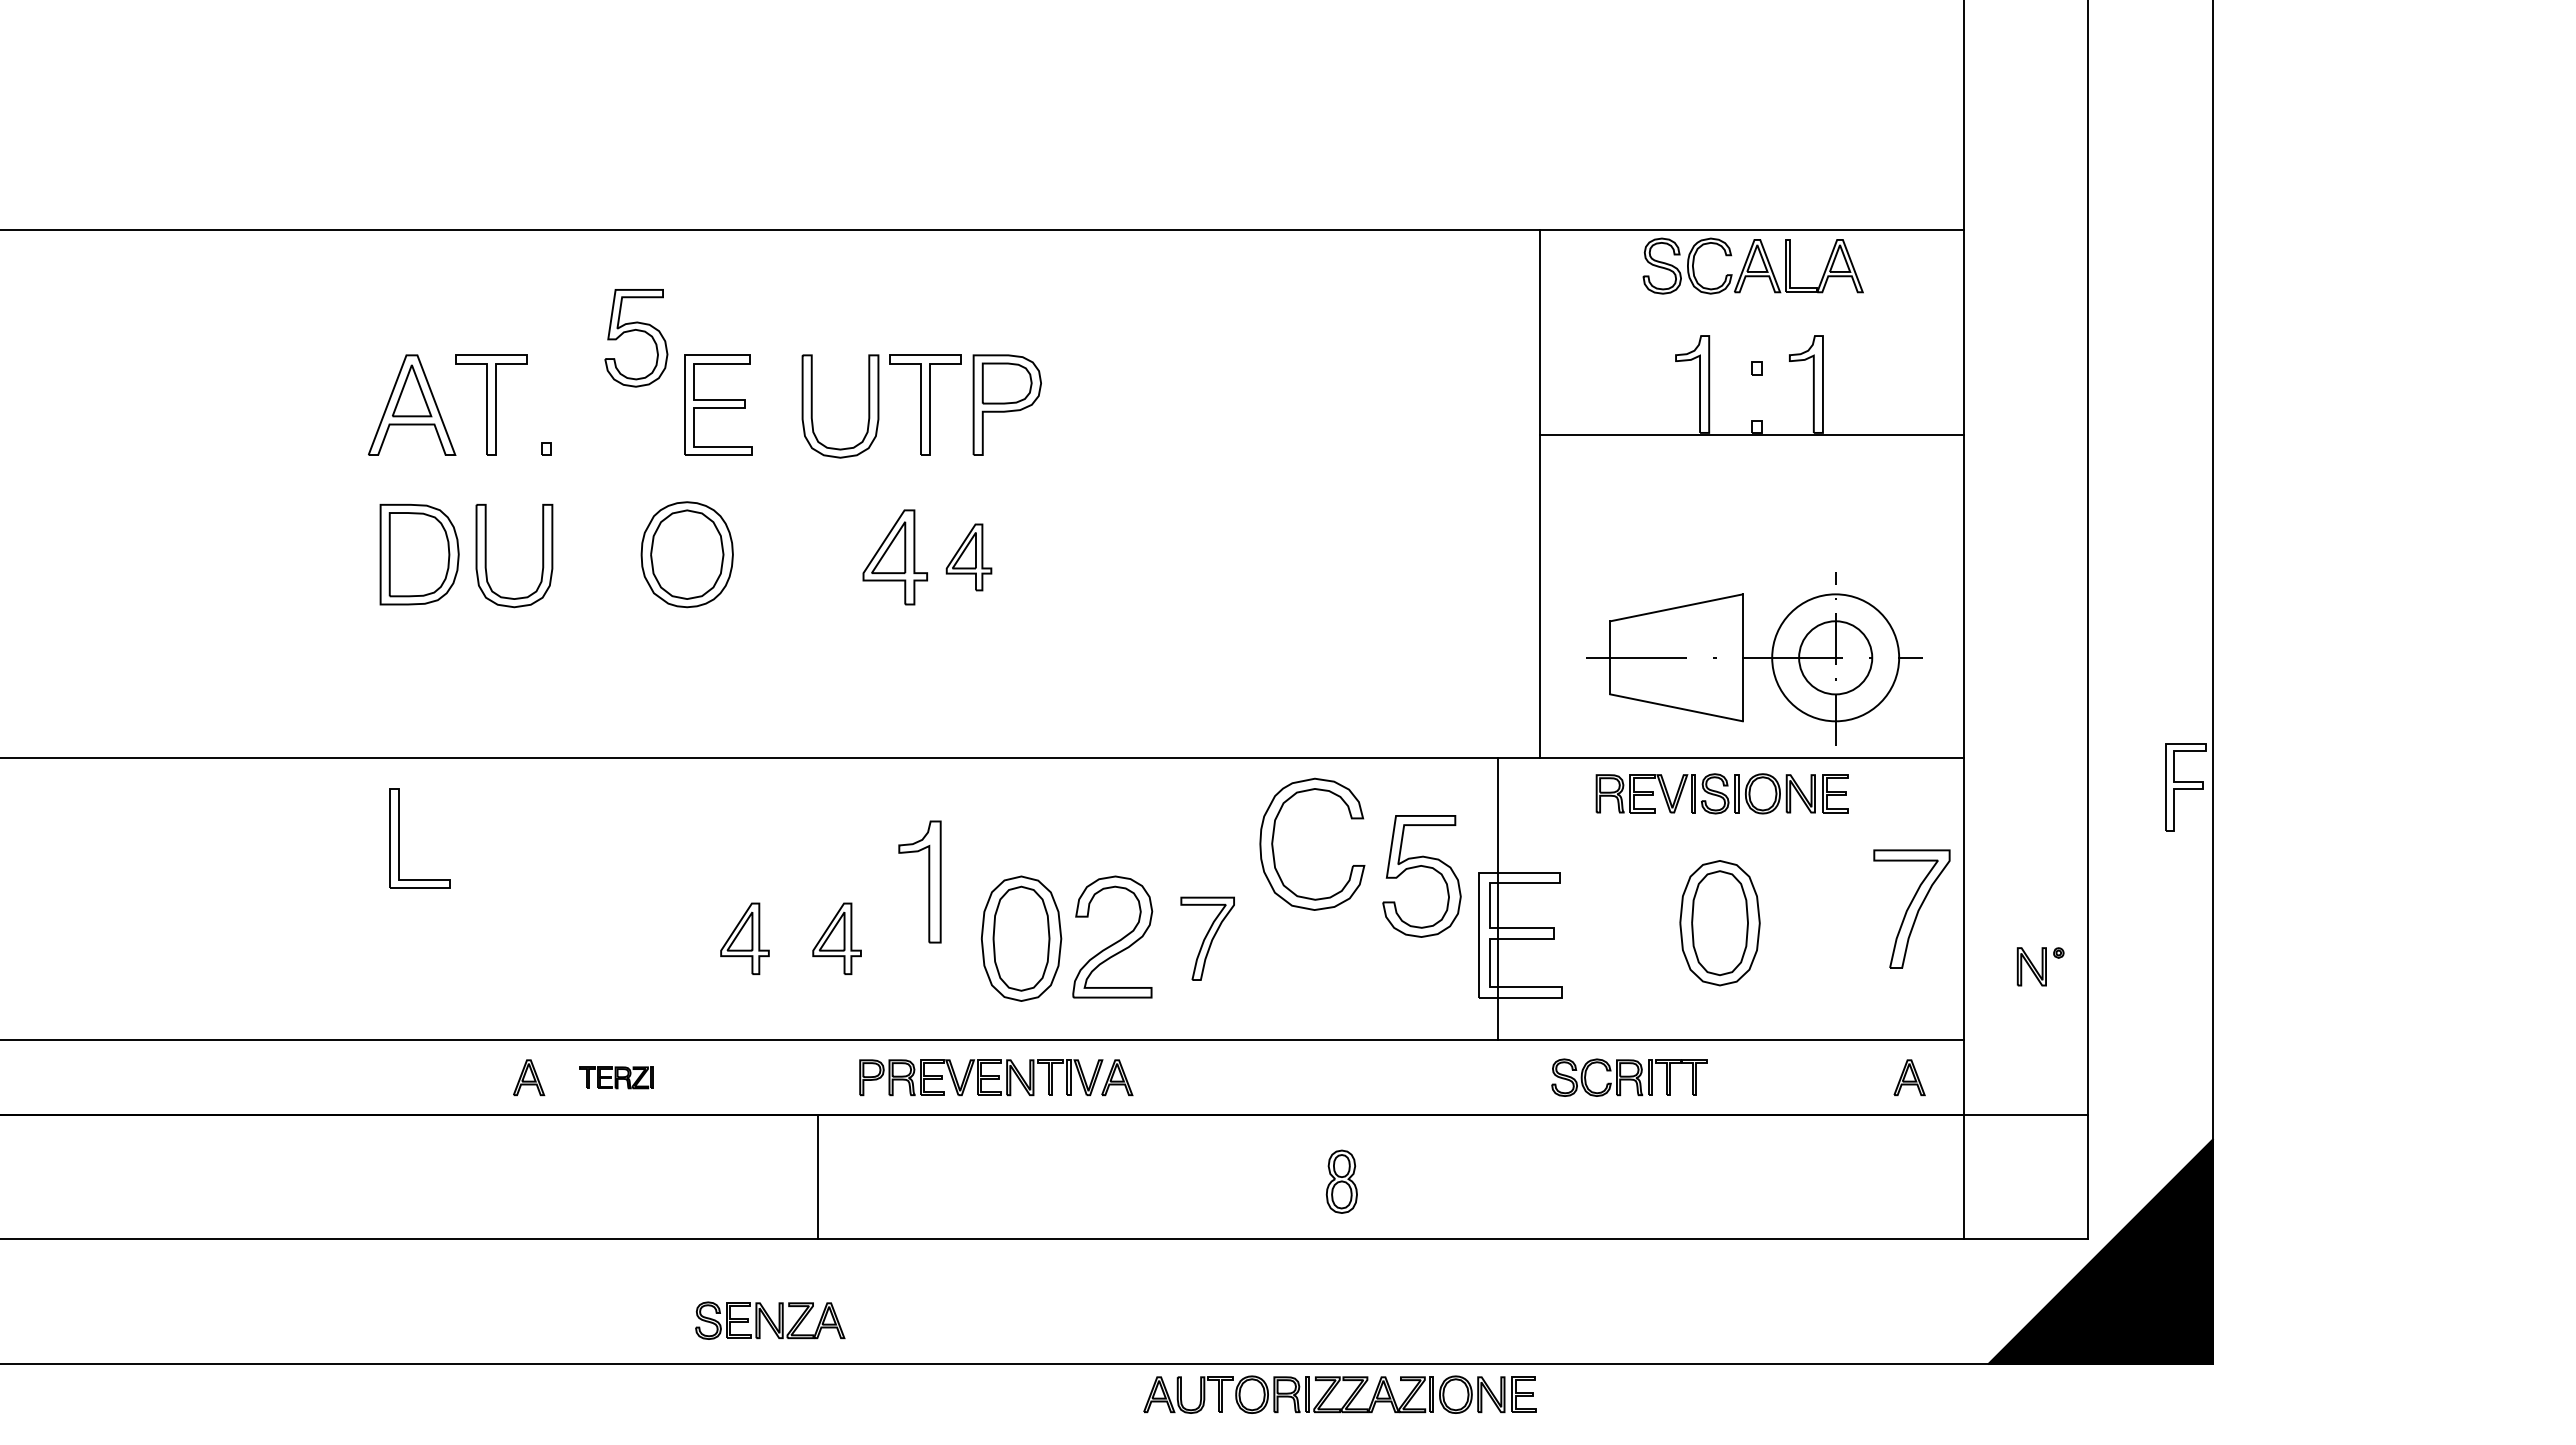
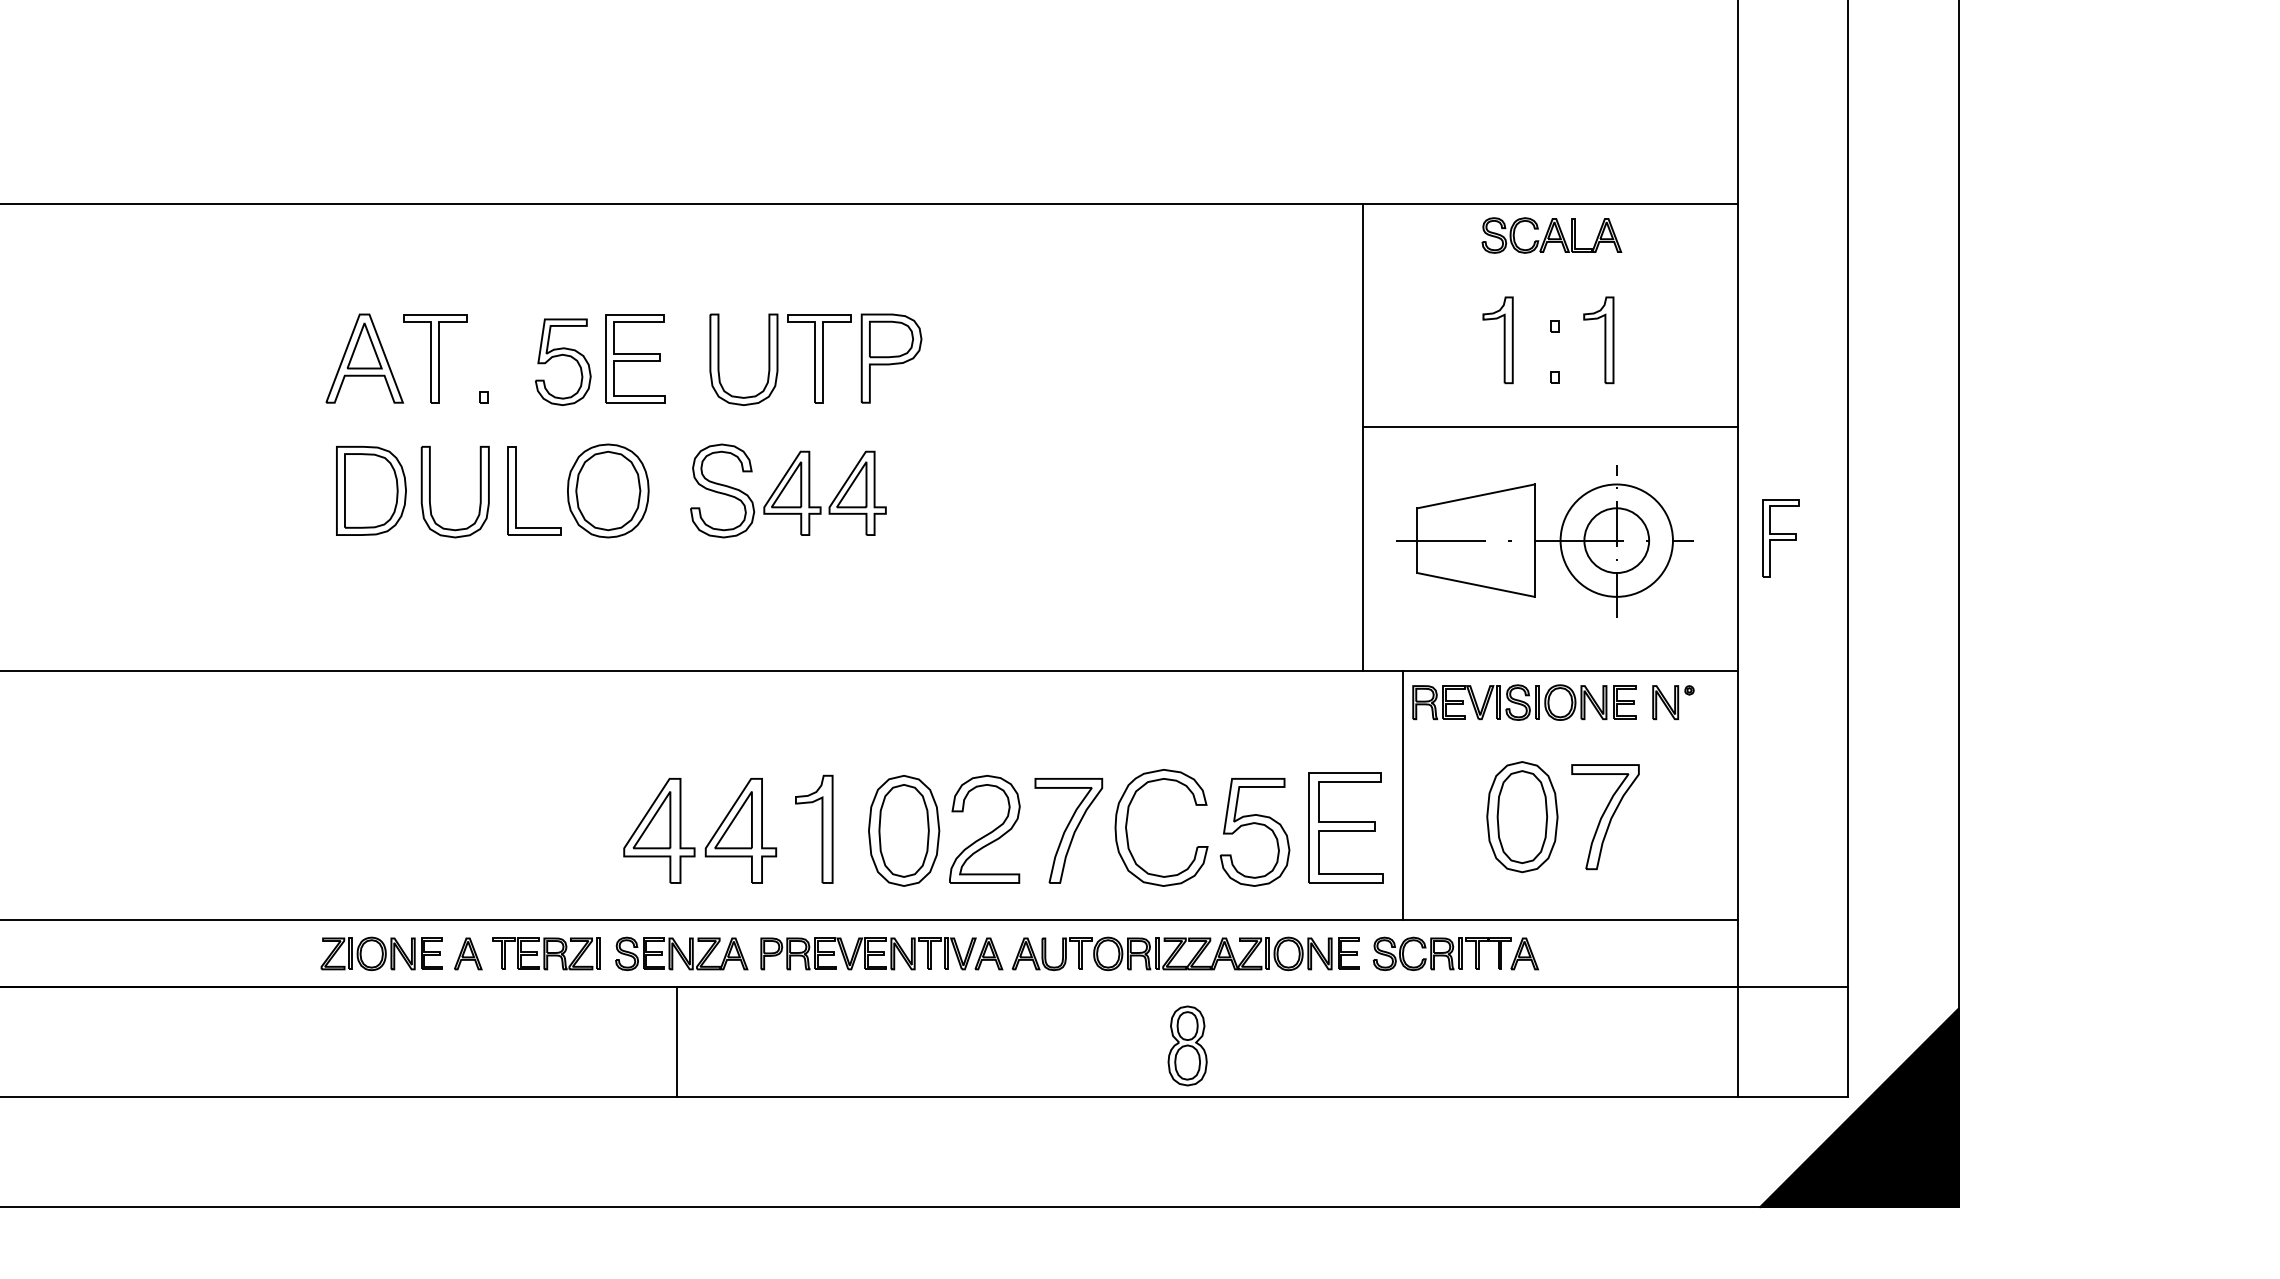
part: (1753, 265) -> (1552, 235), size x0.71
part: (637, 331) -> (564, 356), moved
line: (1751, 435) -> (1550, 427), moved
part: (815, 554) -> (721, 490), added
part: (968, 557) -> (857, 493), size x1.43
part: (1754, 658) -> (1544, 541), moved
part: (2185, 787) -> (1780, 538), moved
part: (1274, 835) -> (1128, 820), moved
part: (399, 838) -> (516, 490), moved
part: (1419, 867) -> (1252, 824), moved
part: (928, 881) -> (821, 828), moved
line: (1498, 898) -> (1403, 795), moved
part: (1911, 908) -> (1605, 816), moved
part: (744, 938) -> (658, 830), size x1.67
part: (836, 938) -> (740, 830), size x1.67
part: (1207, 938) -> (1068, 830), size x1.43
part: (2040, 966) -> (1673, 702), moved
part: (431, 1077) -> (381, 953), added
part: (616, 1077) -> (545, 953), size x1.67
part: (1909, 1077) -> (1524, 953), moved
line: (817, 1176) -> (676, 1041), moved
part: (1341, 1181) -> (1187, 1045), size x1.43
part: (770, 1320) -> (681, 953), moved
part: (1333, 1390) -> (1180, 950), moved

